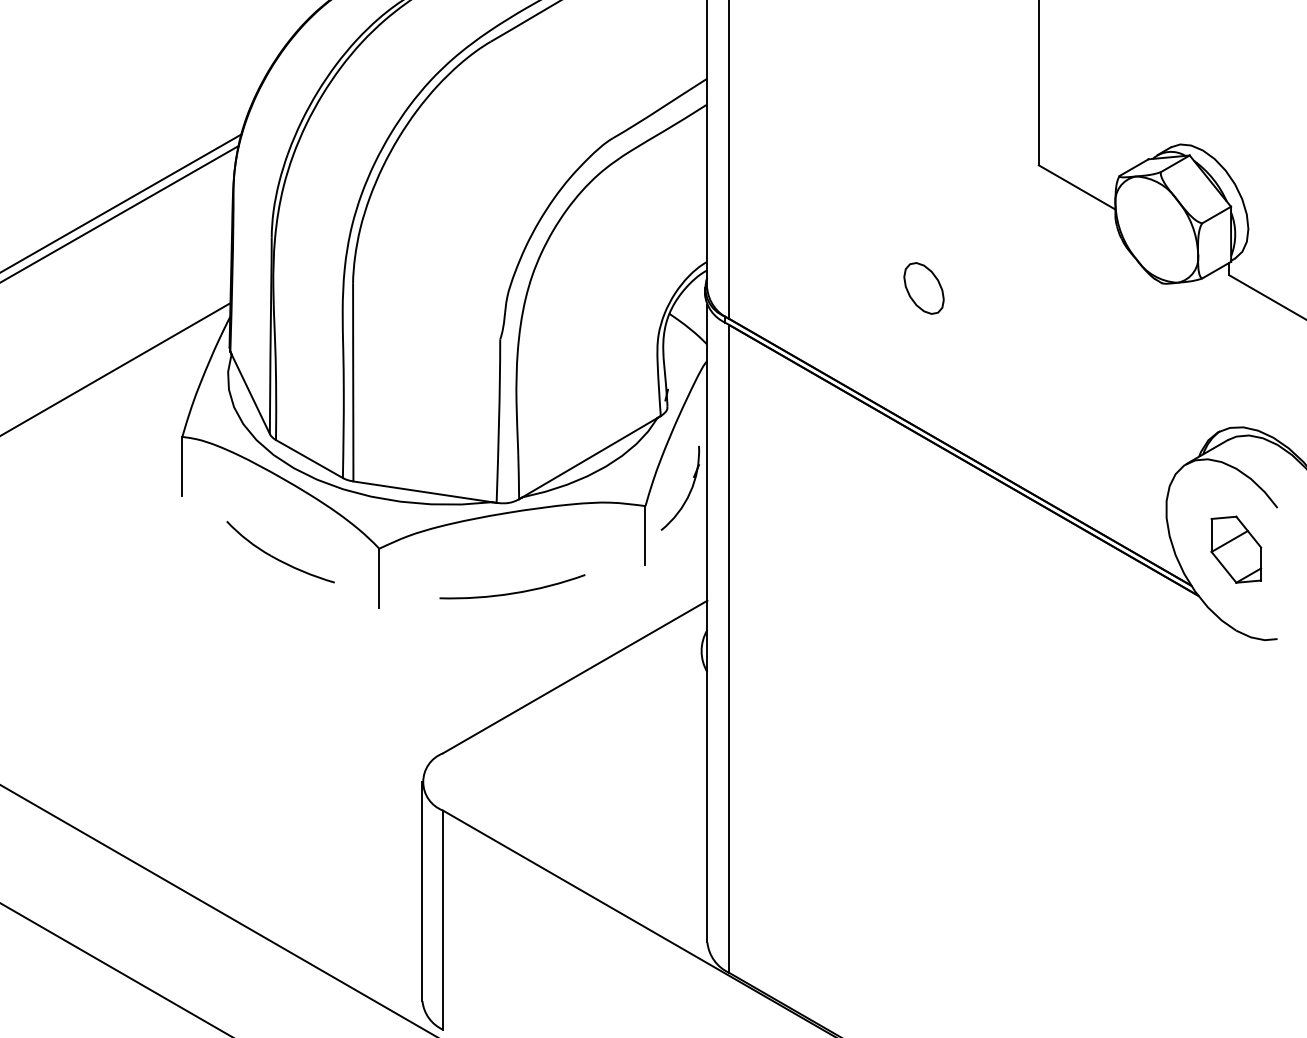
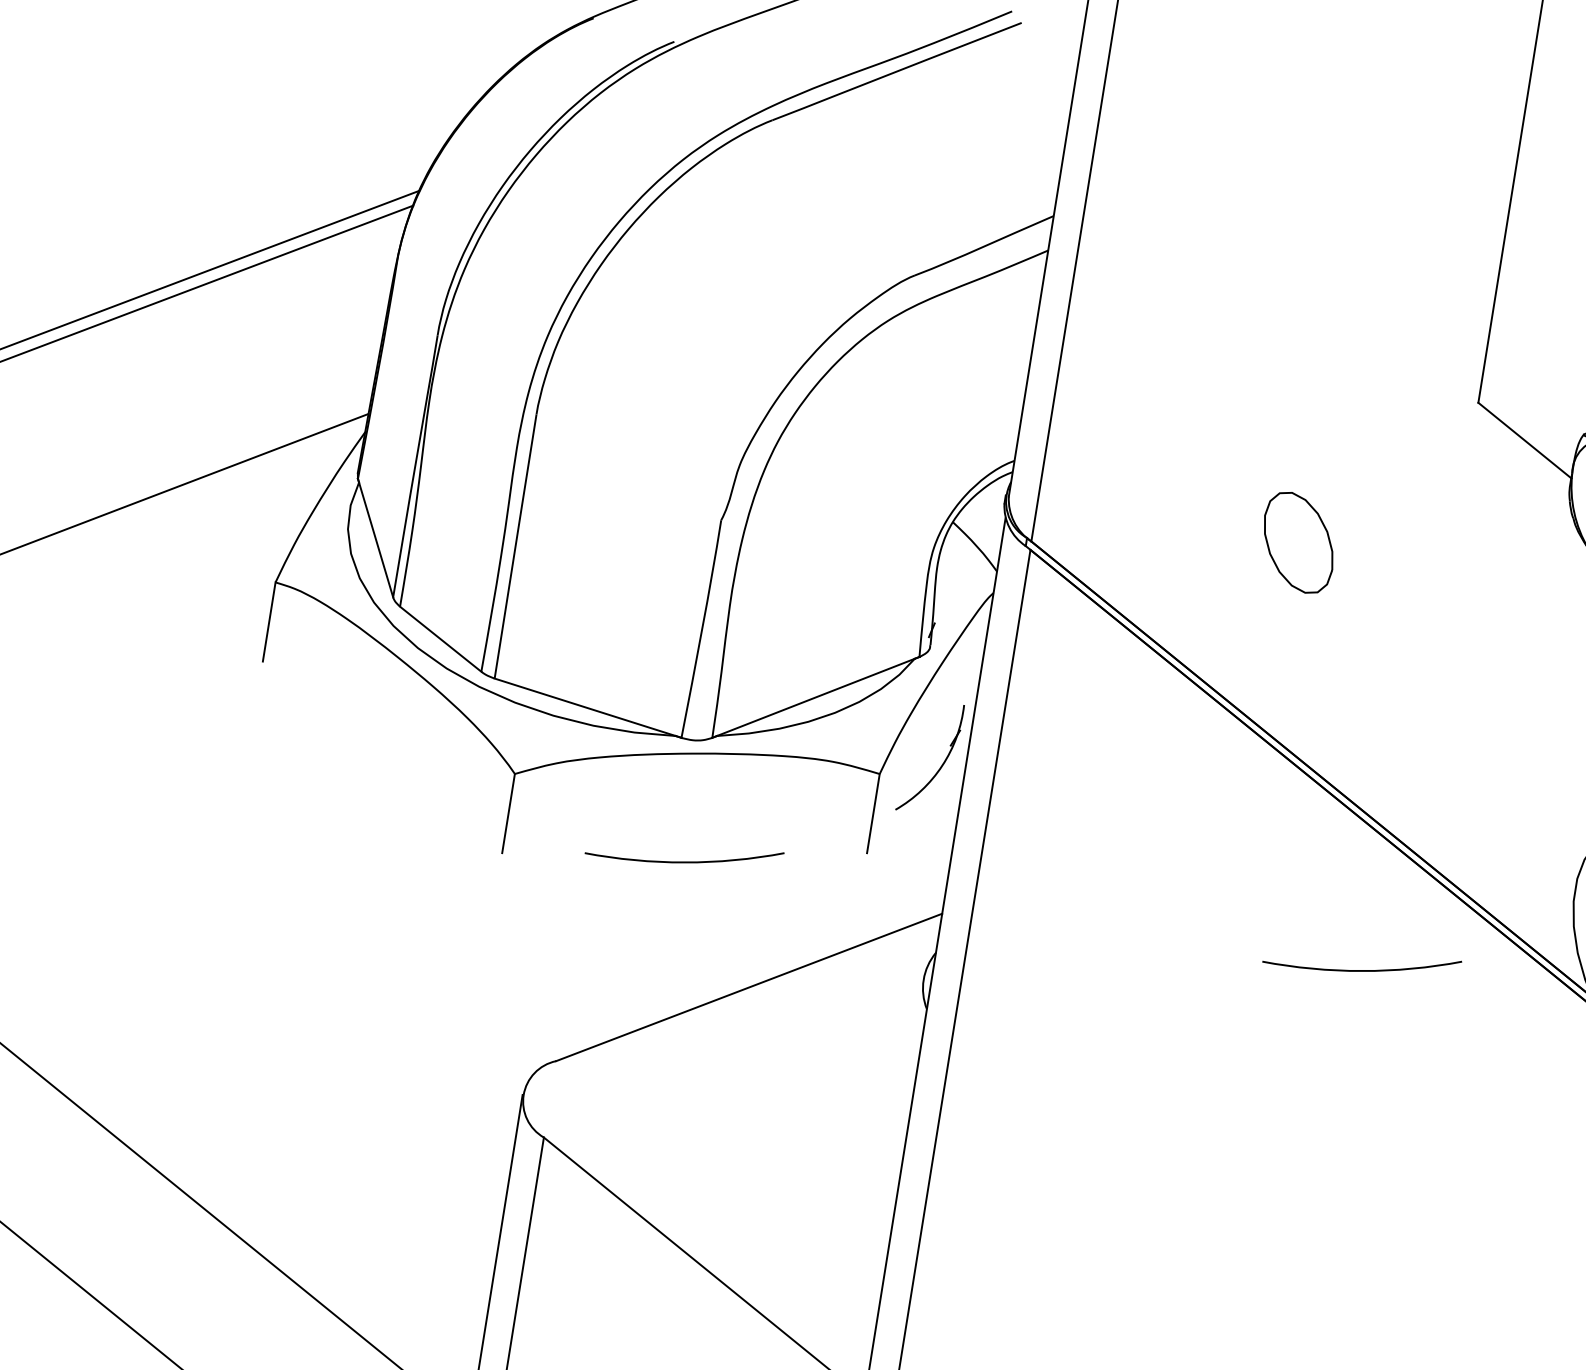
part: (923, 288) -> (1297, 542), size x1.4
part: (276, 557) -> (375, 763), removed
arc: (1019, 592) -> (1361, 969), added

